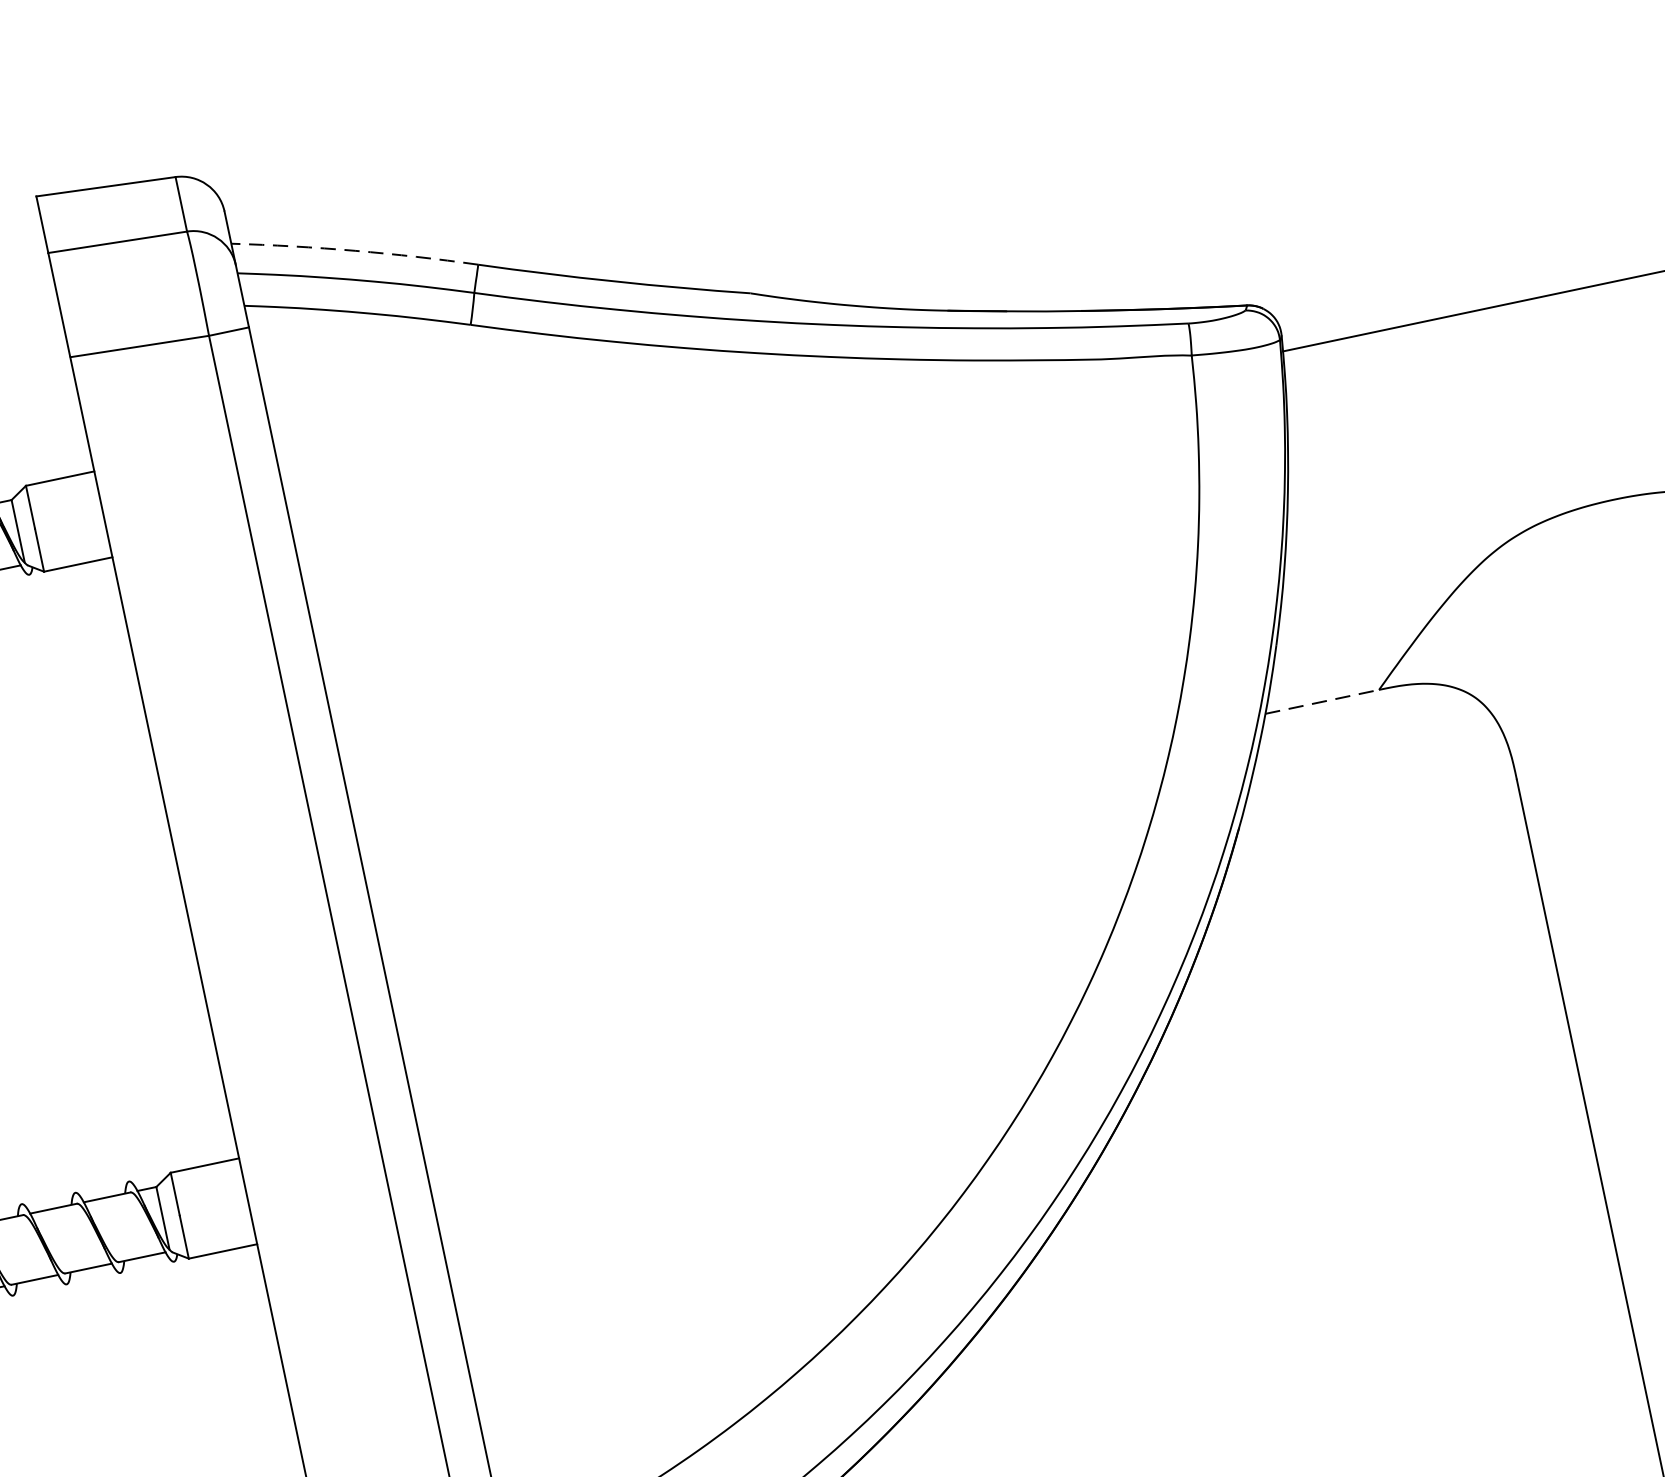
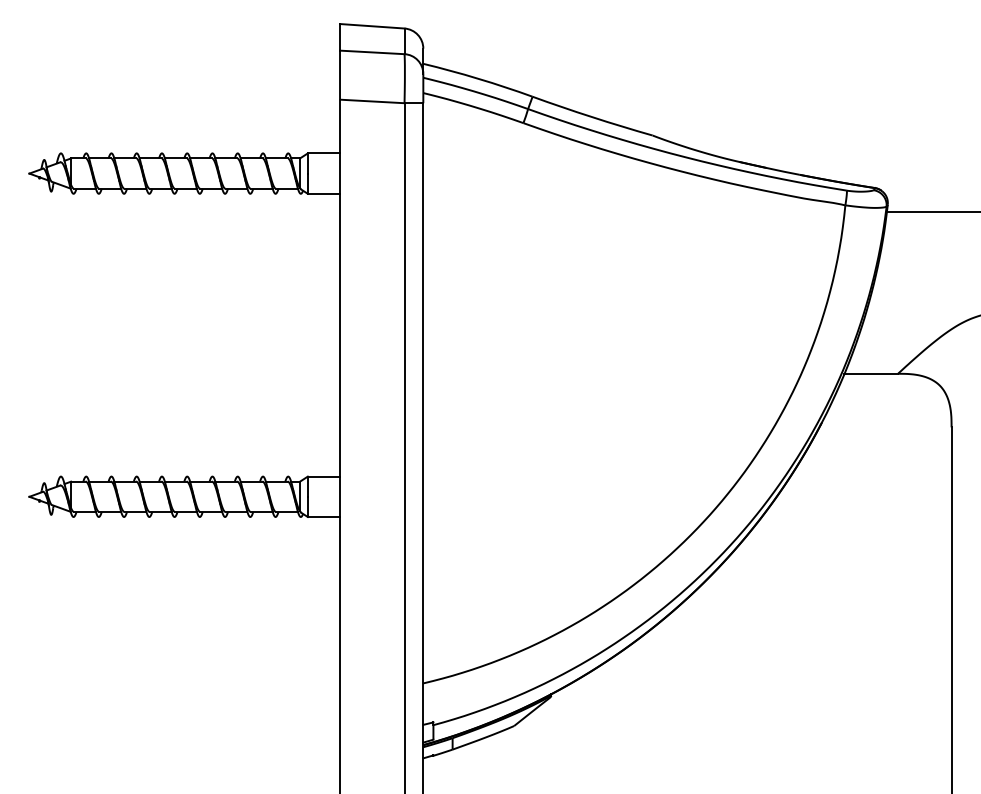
arc: (355, 250) -> (478, 78), dashed -> solid
line: (1322, 701) -> (871, 373), dashed -> solid

